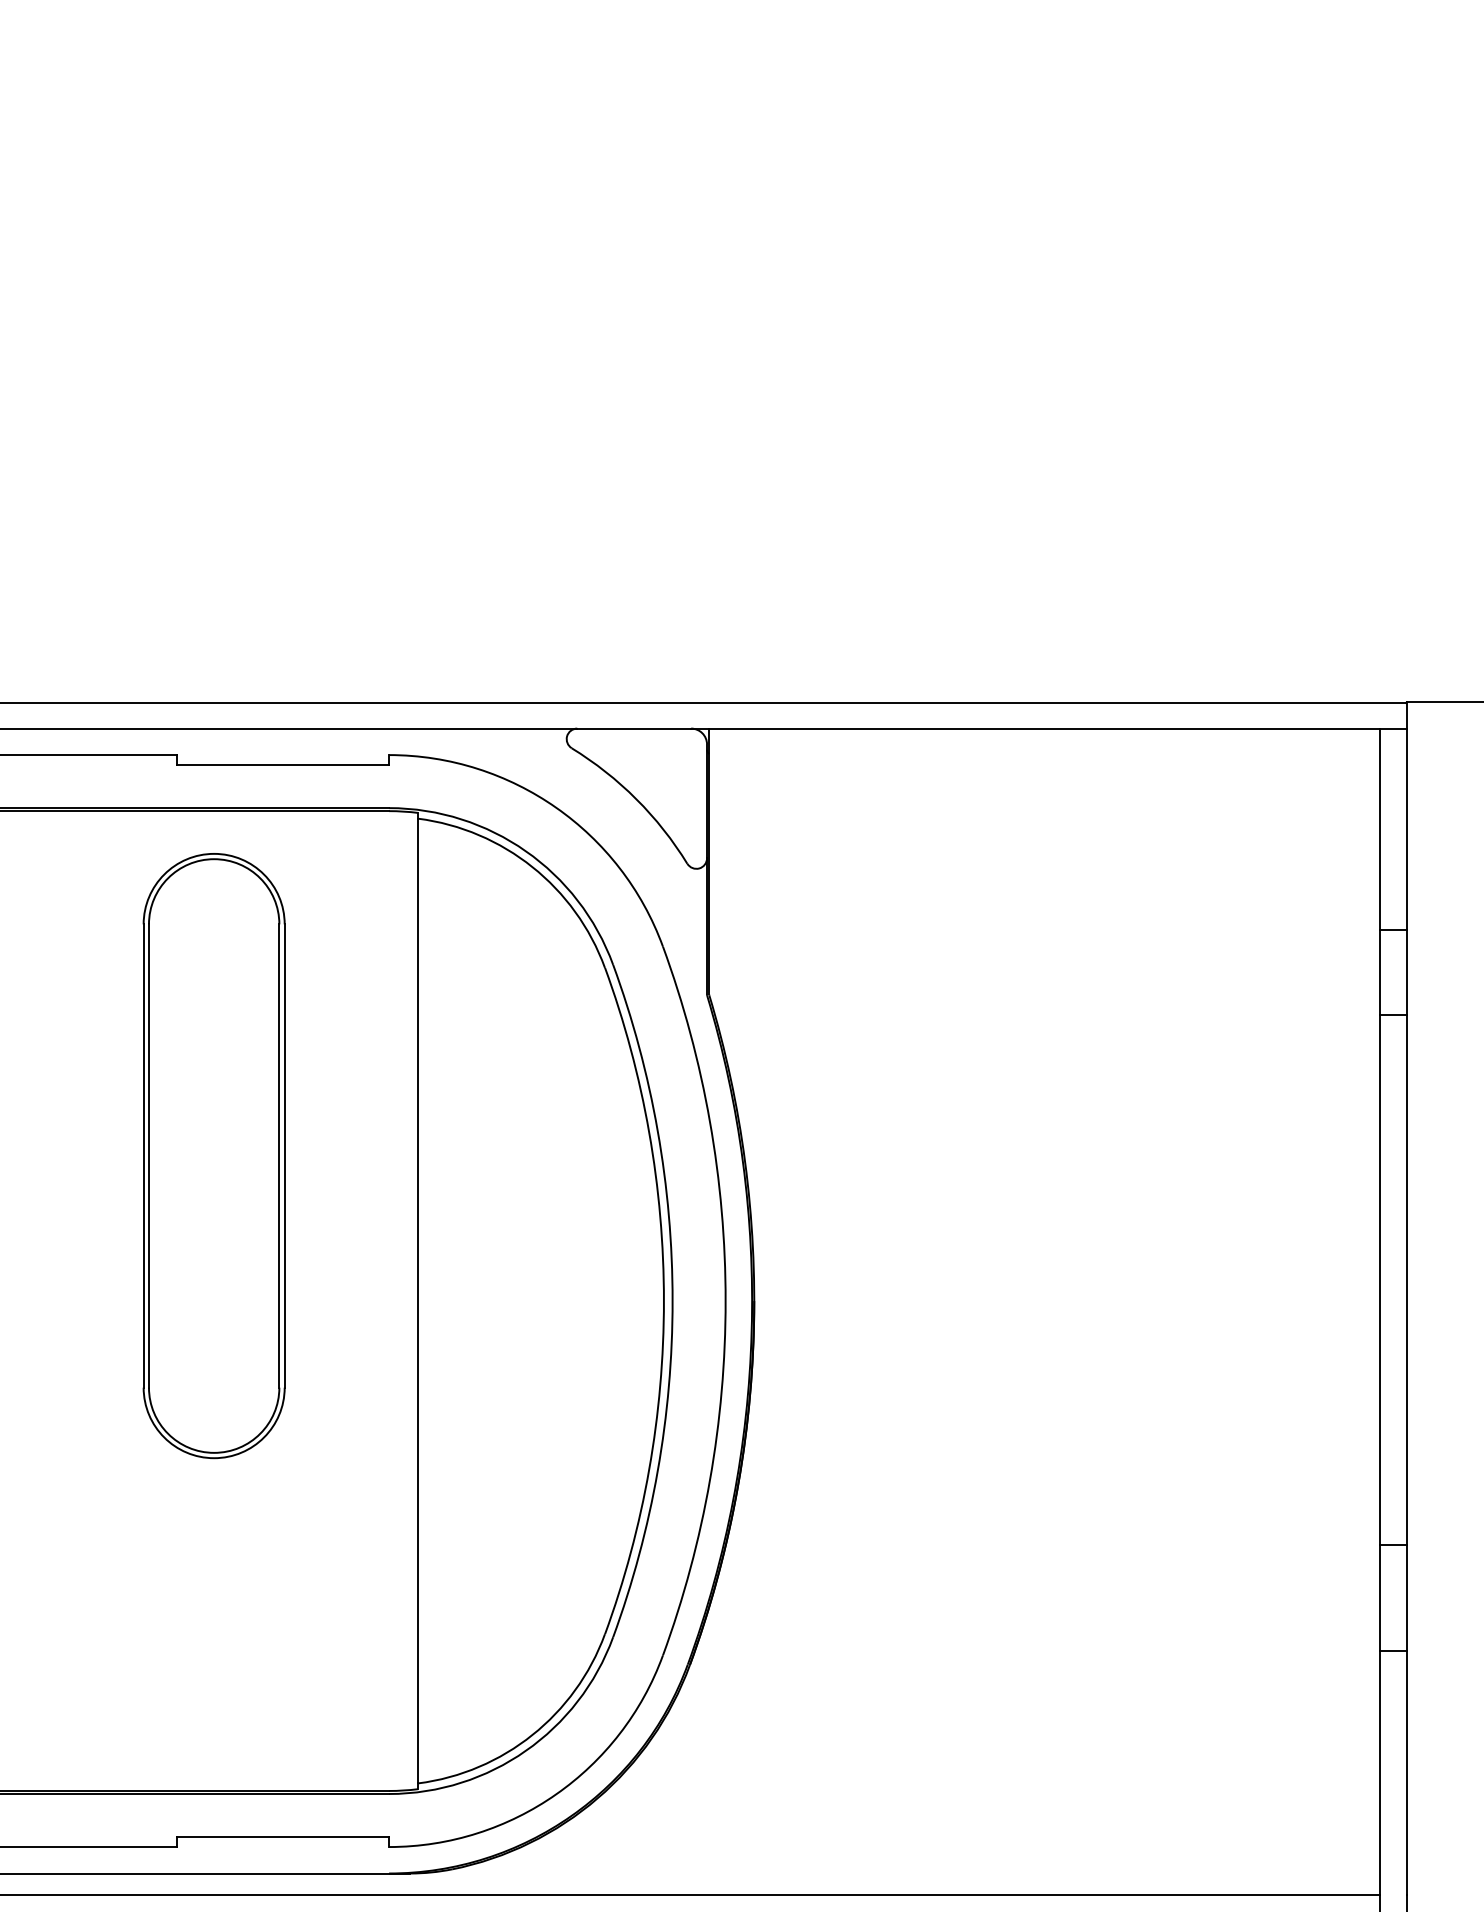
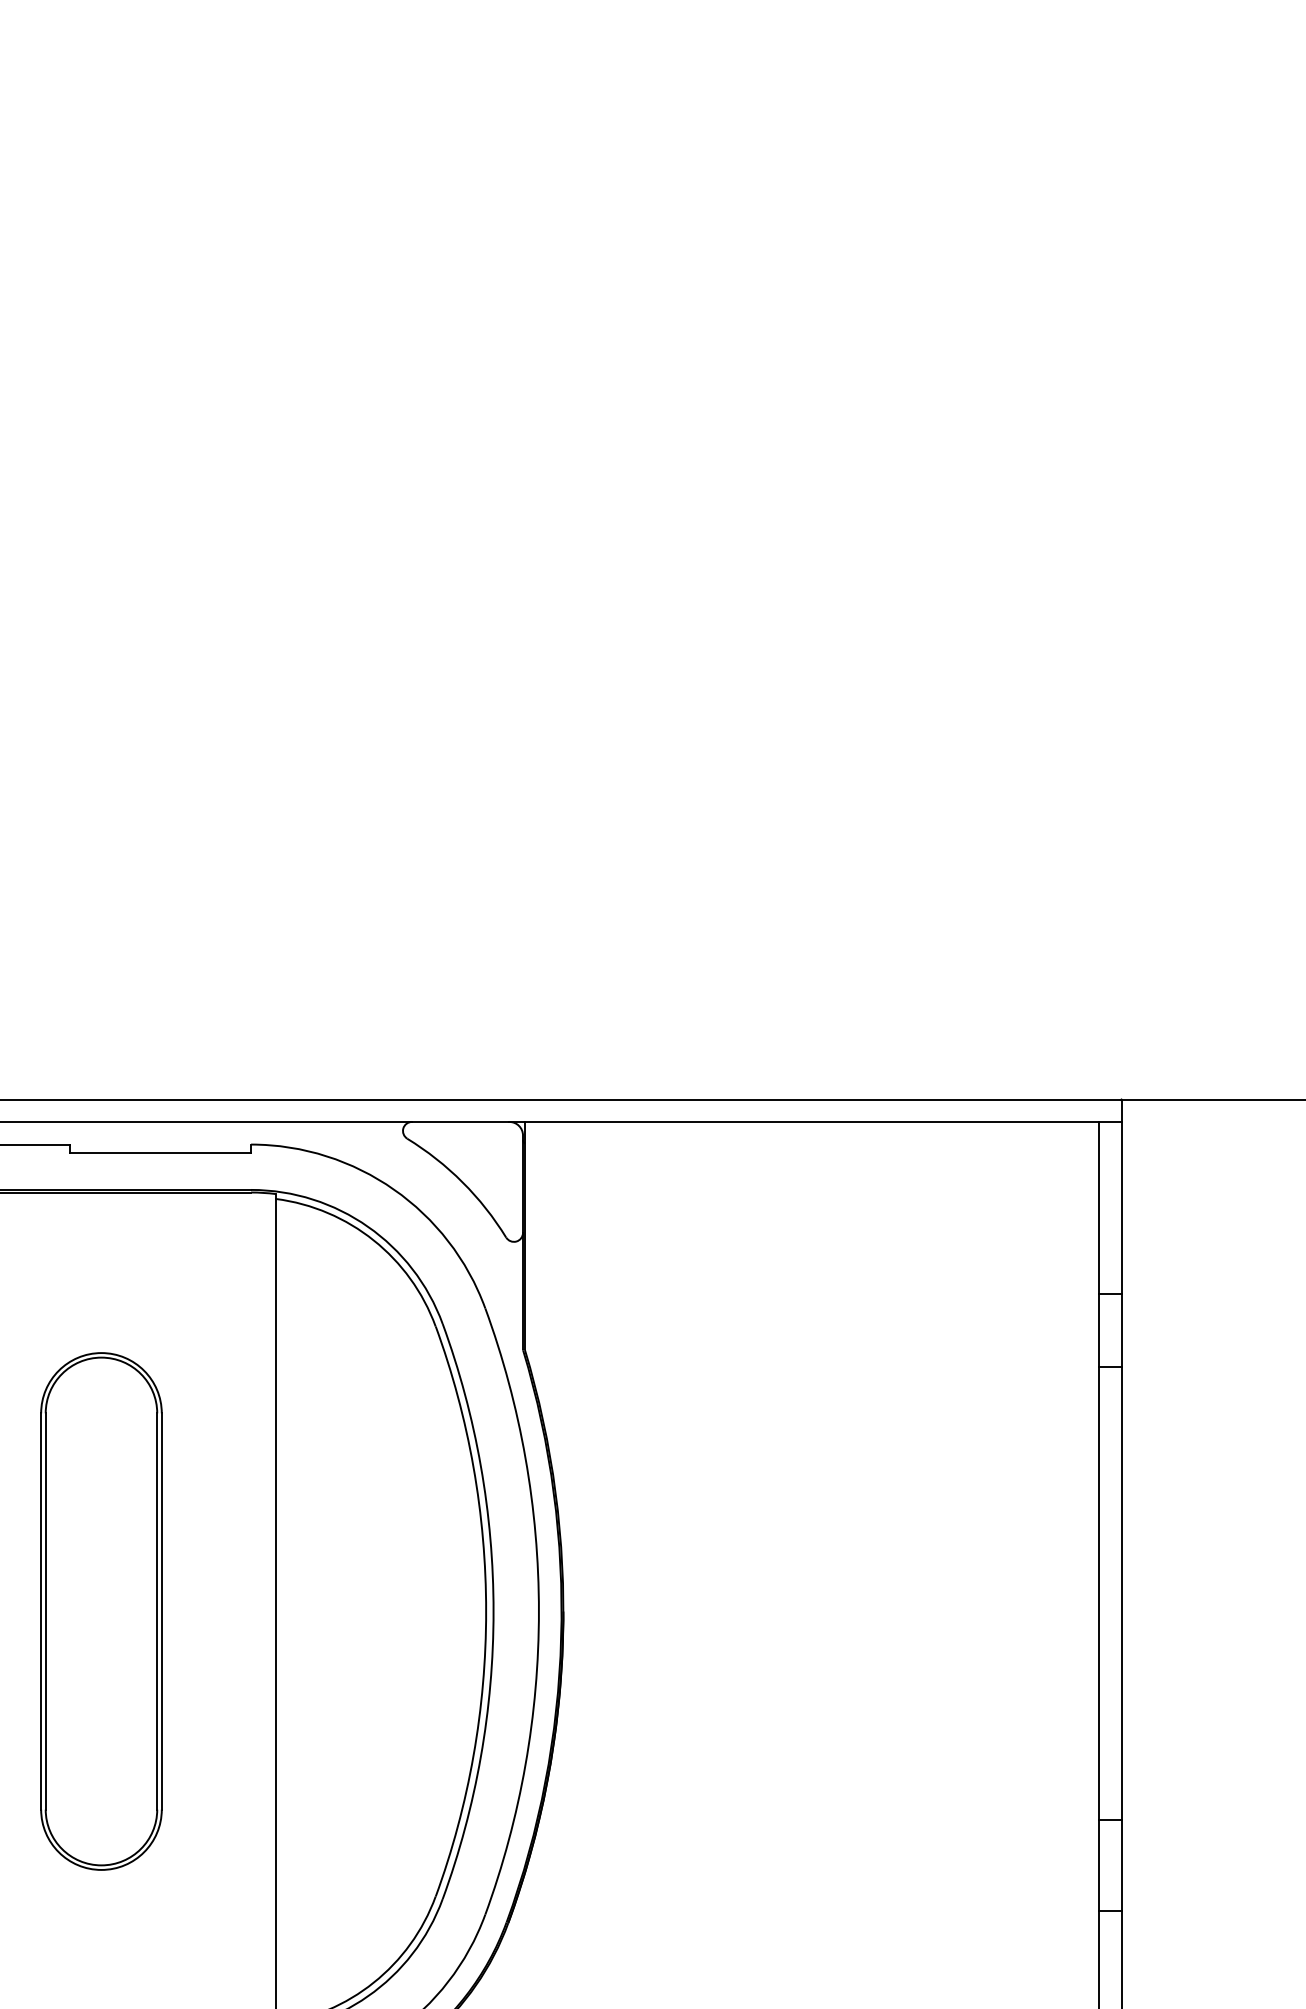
part: (214, 1156) -> (101, 1611), moved

